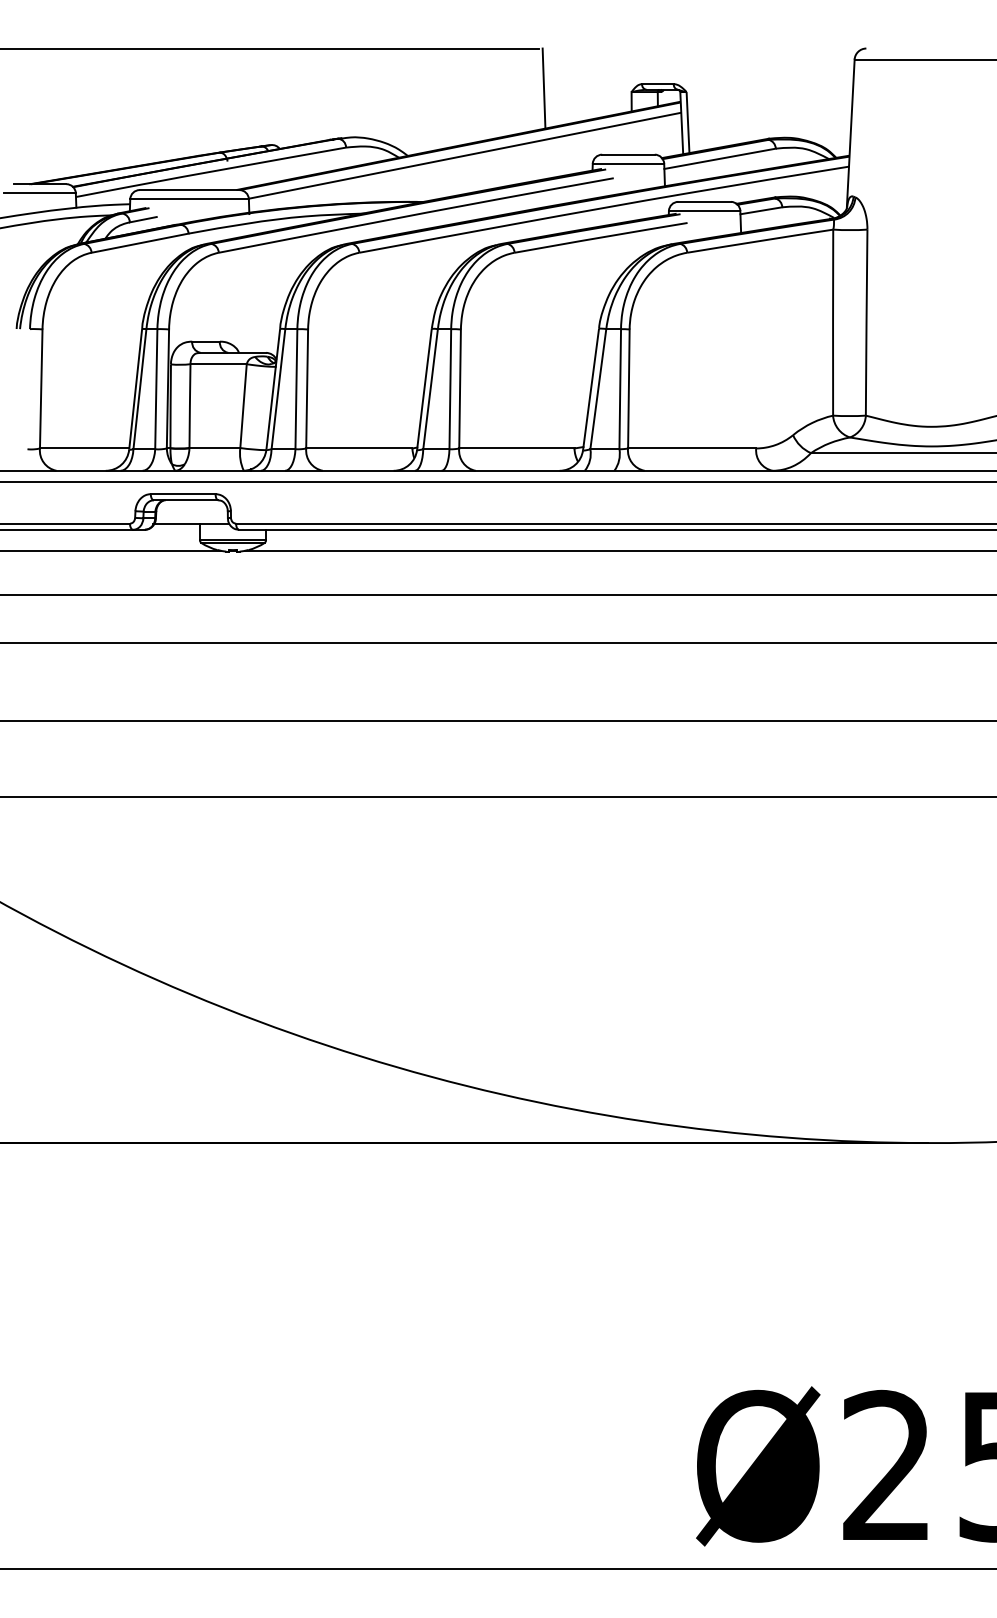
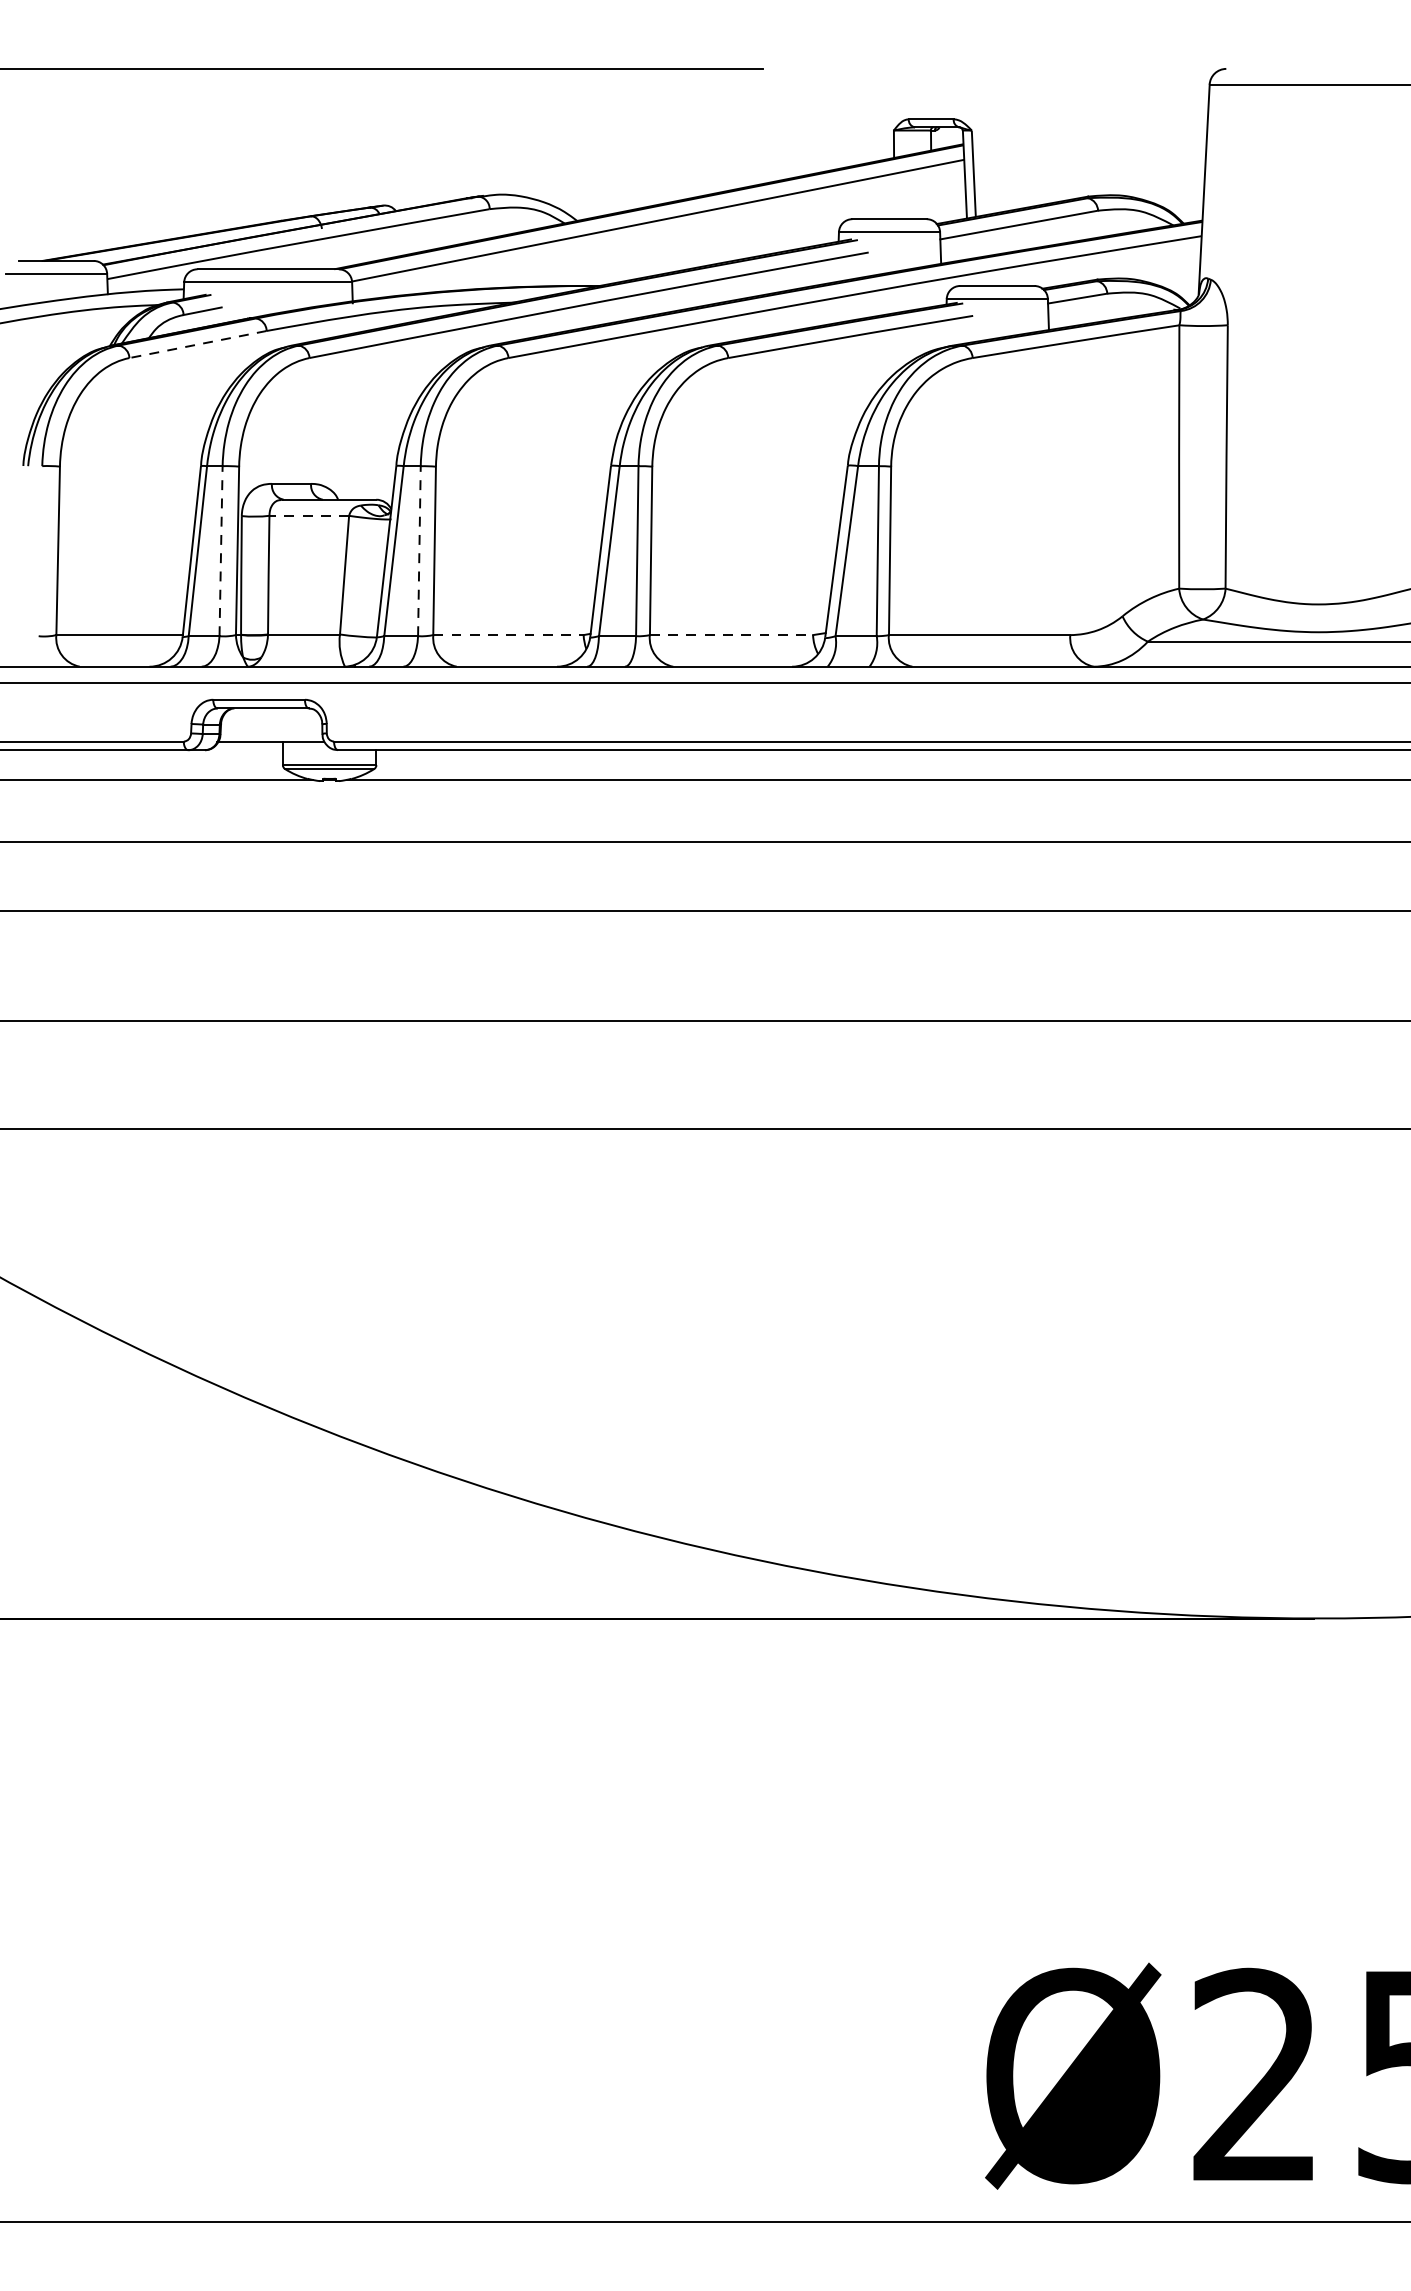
line: (543, 88) -> (769, 125), removed
line: (139, 243) -> (197, 344), solid -> dashed
line: (218, 364) -> (309, 516), solid -> dashed
line: (156, 388) -> (221, 550), solid -> dashed
line: (296, 388) -> (419, 550), solid -> dashed
line: (359, 448) -> (508, 635), solid -> dashed
line: (516, 448) -> (730, 635), solid -> dashed

